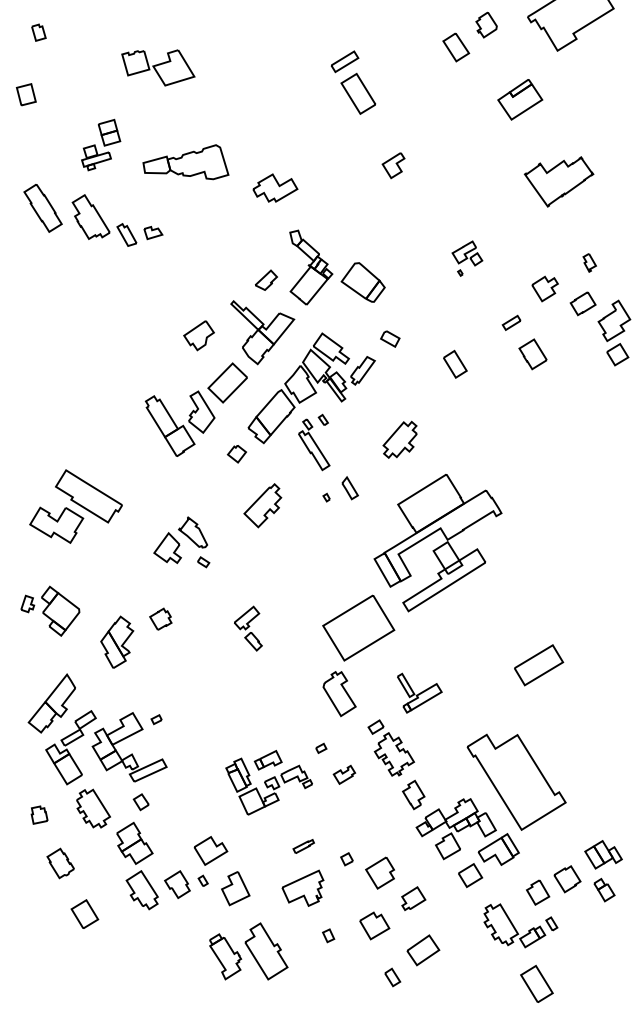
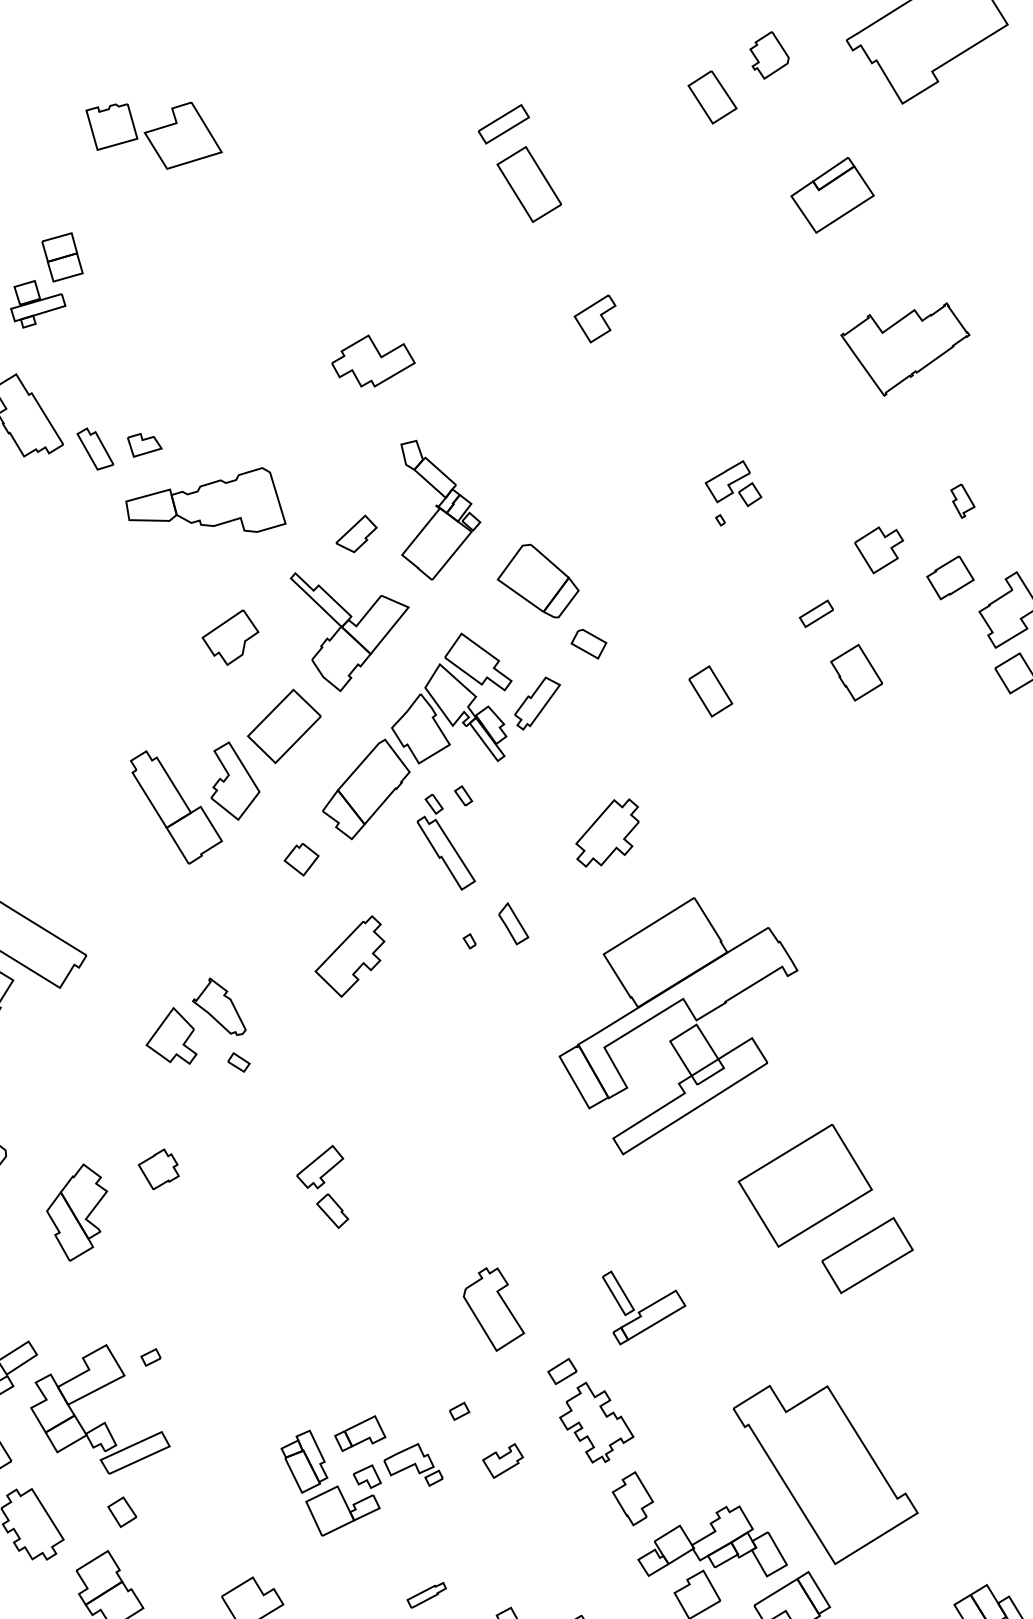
part: (185, 162) -> (205, 500), moved
part: (362, 282) -> (536, 581), moved
part: (358, 627) -> (804, 1184), moved

